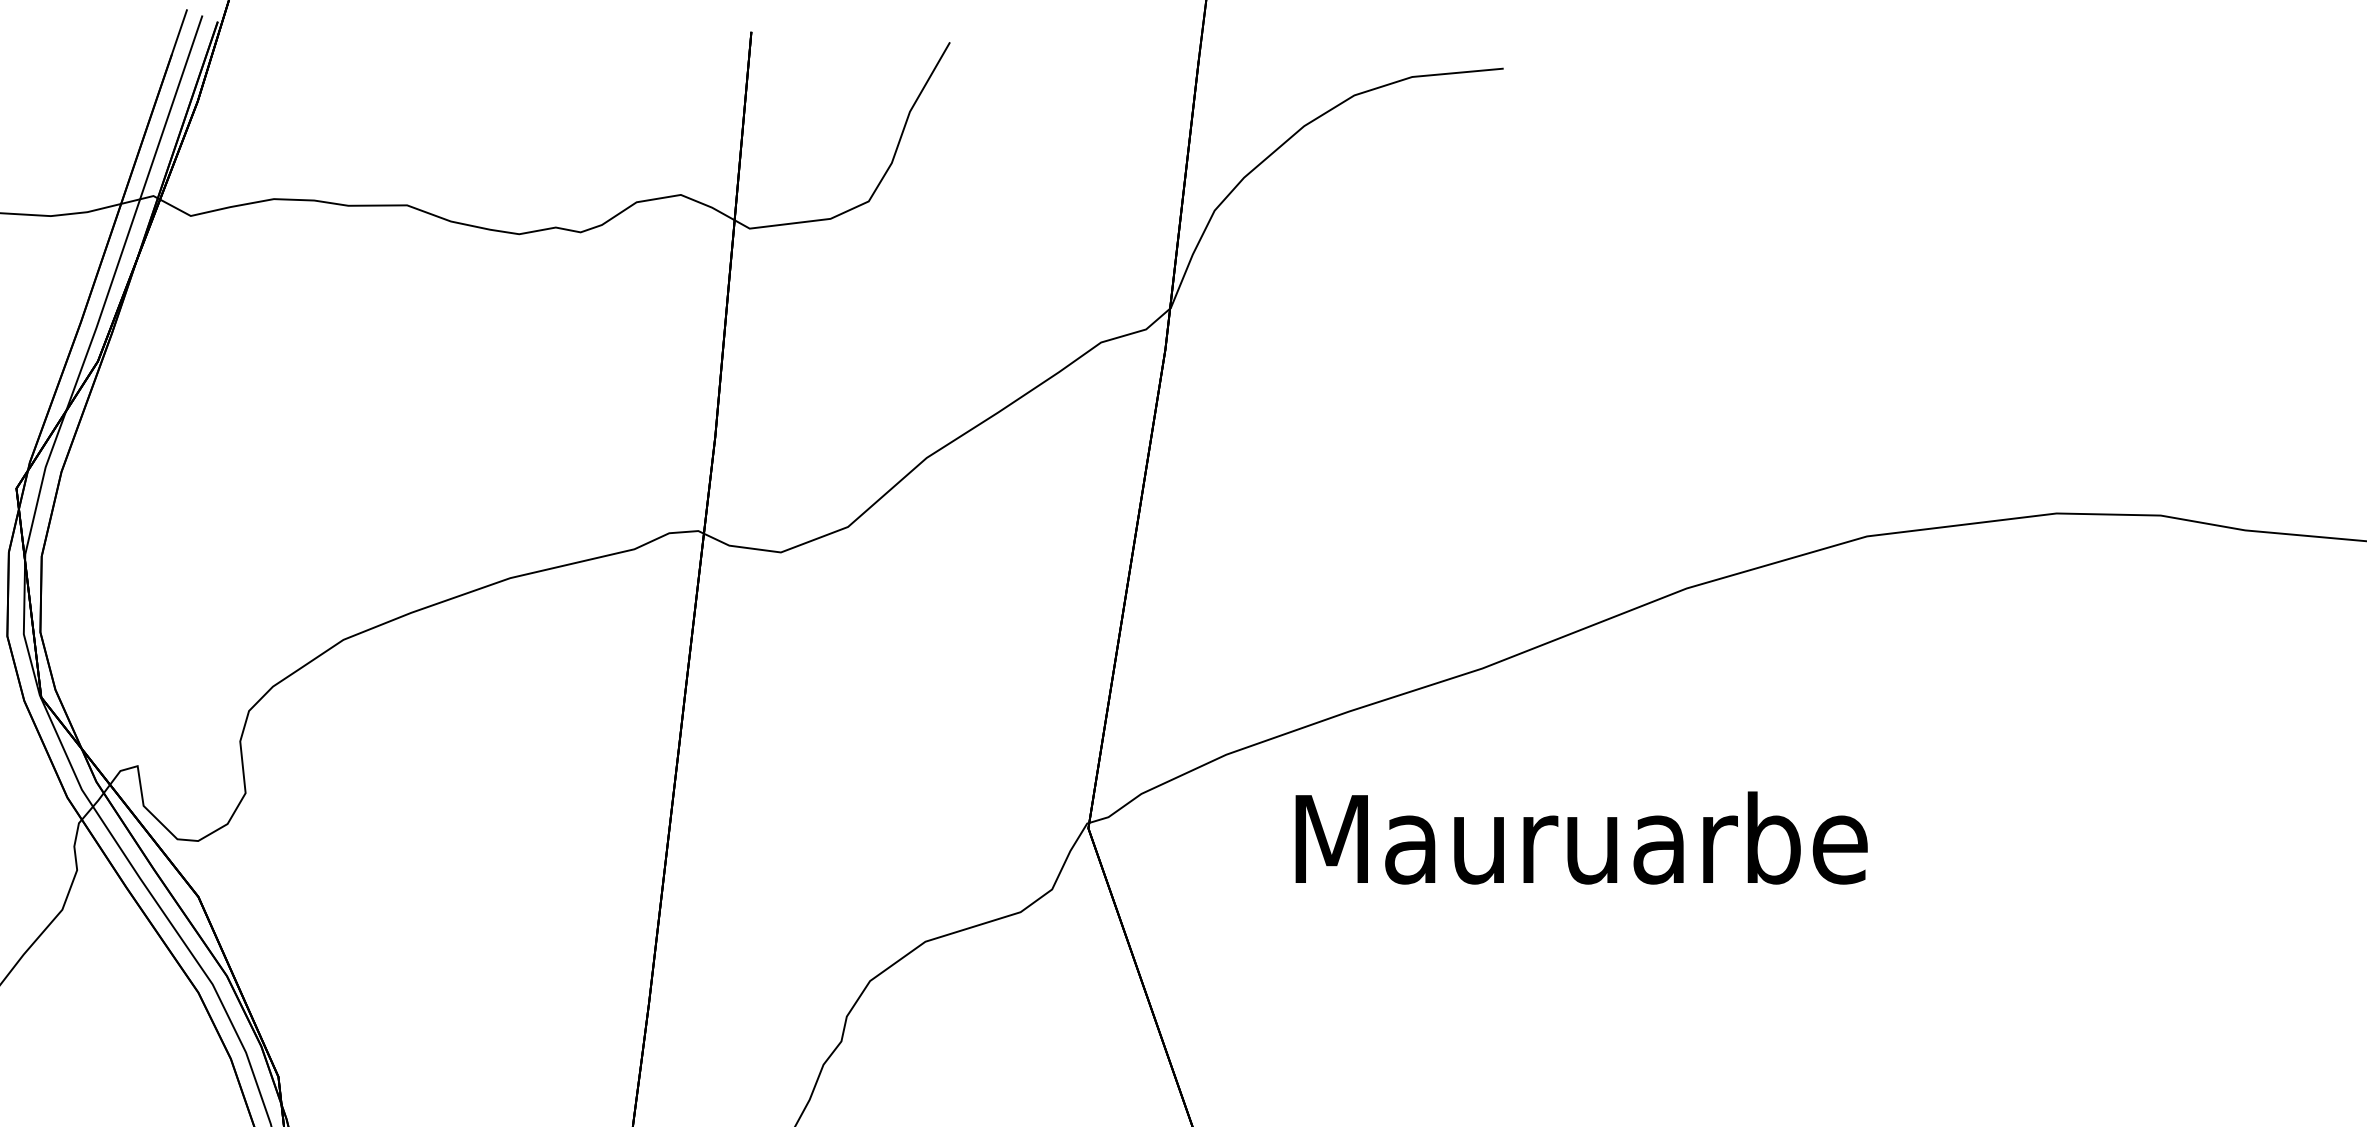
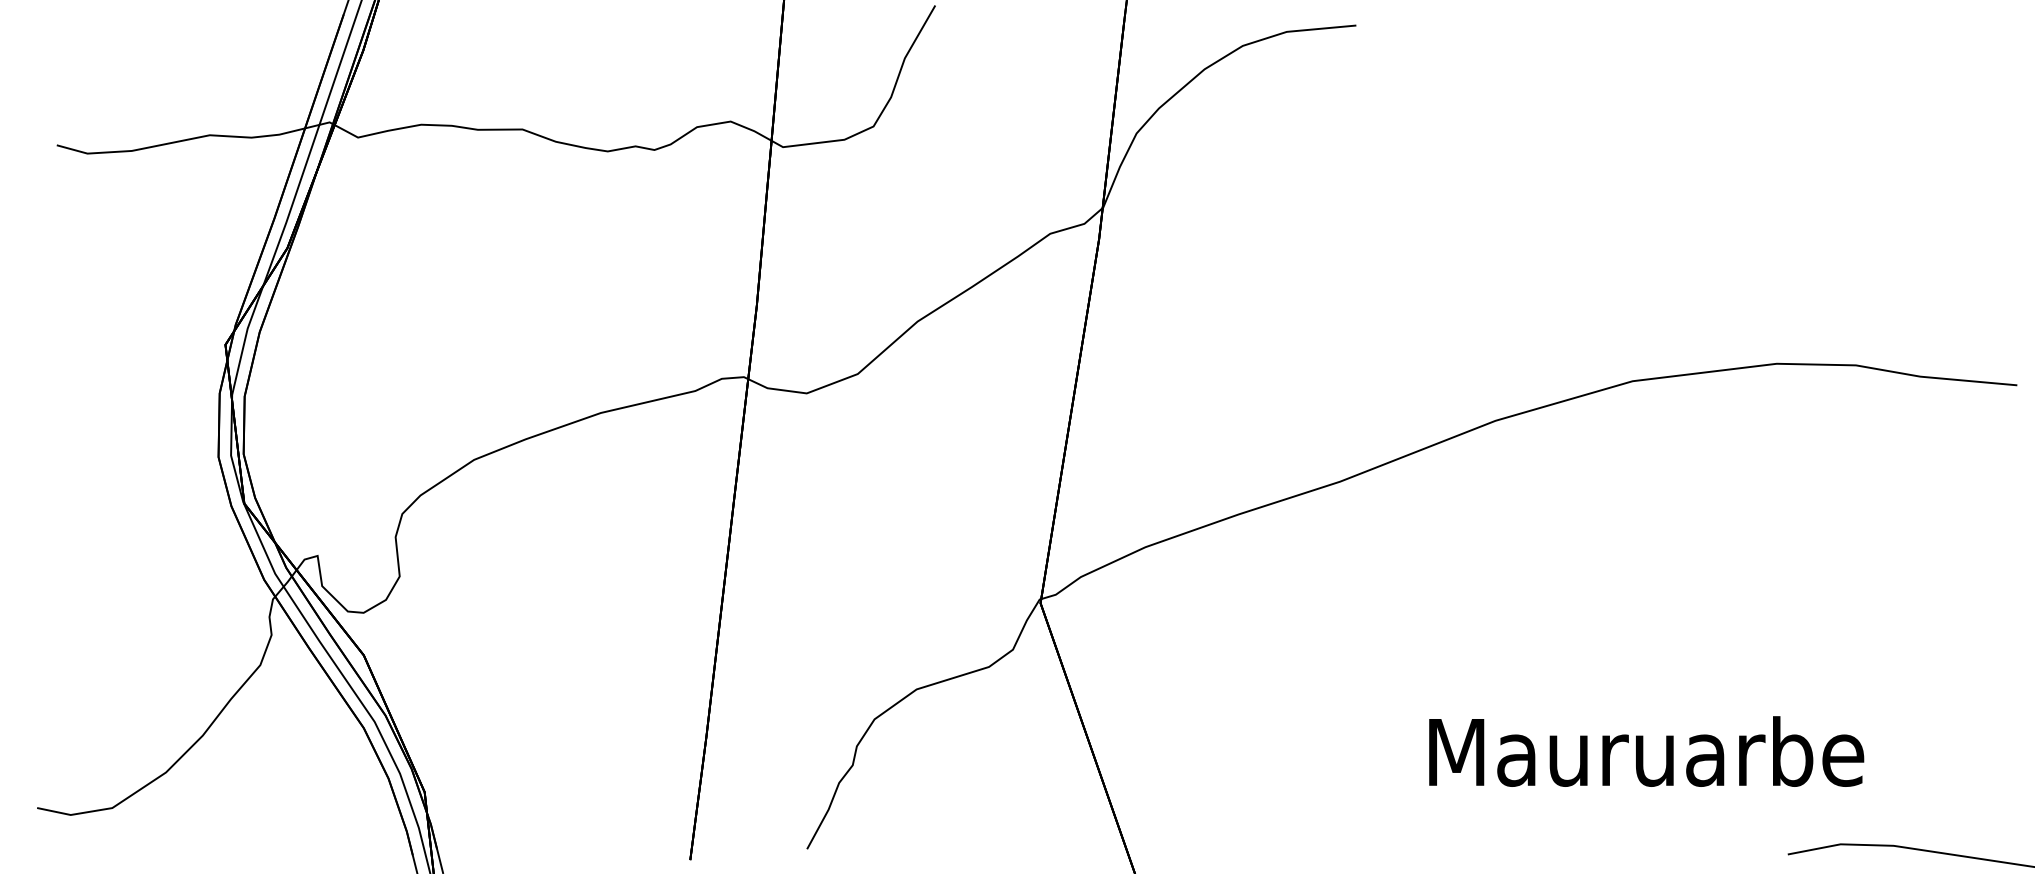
text: (1581, 837) -> (1646, 751), moved

